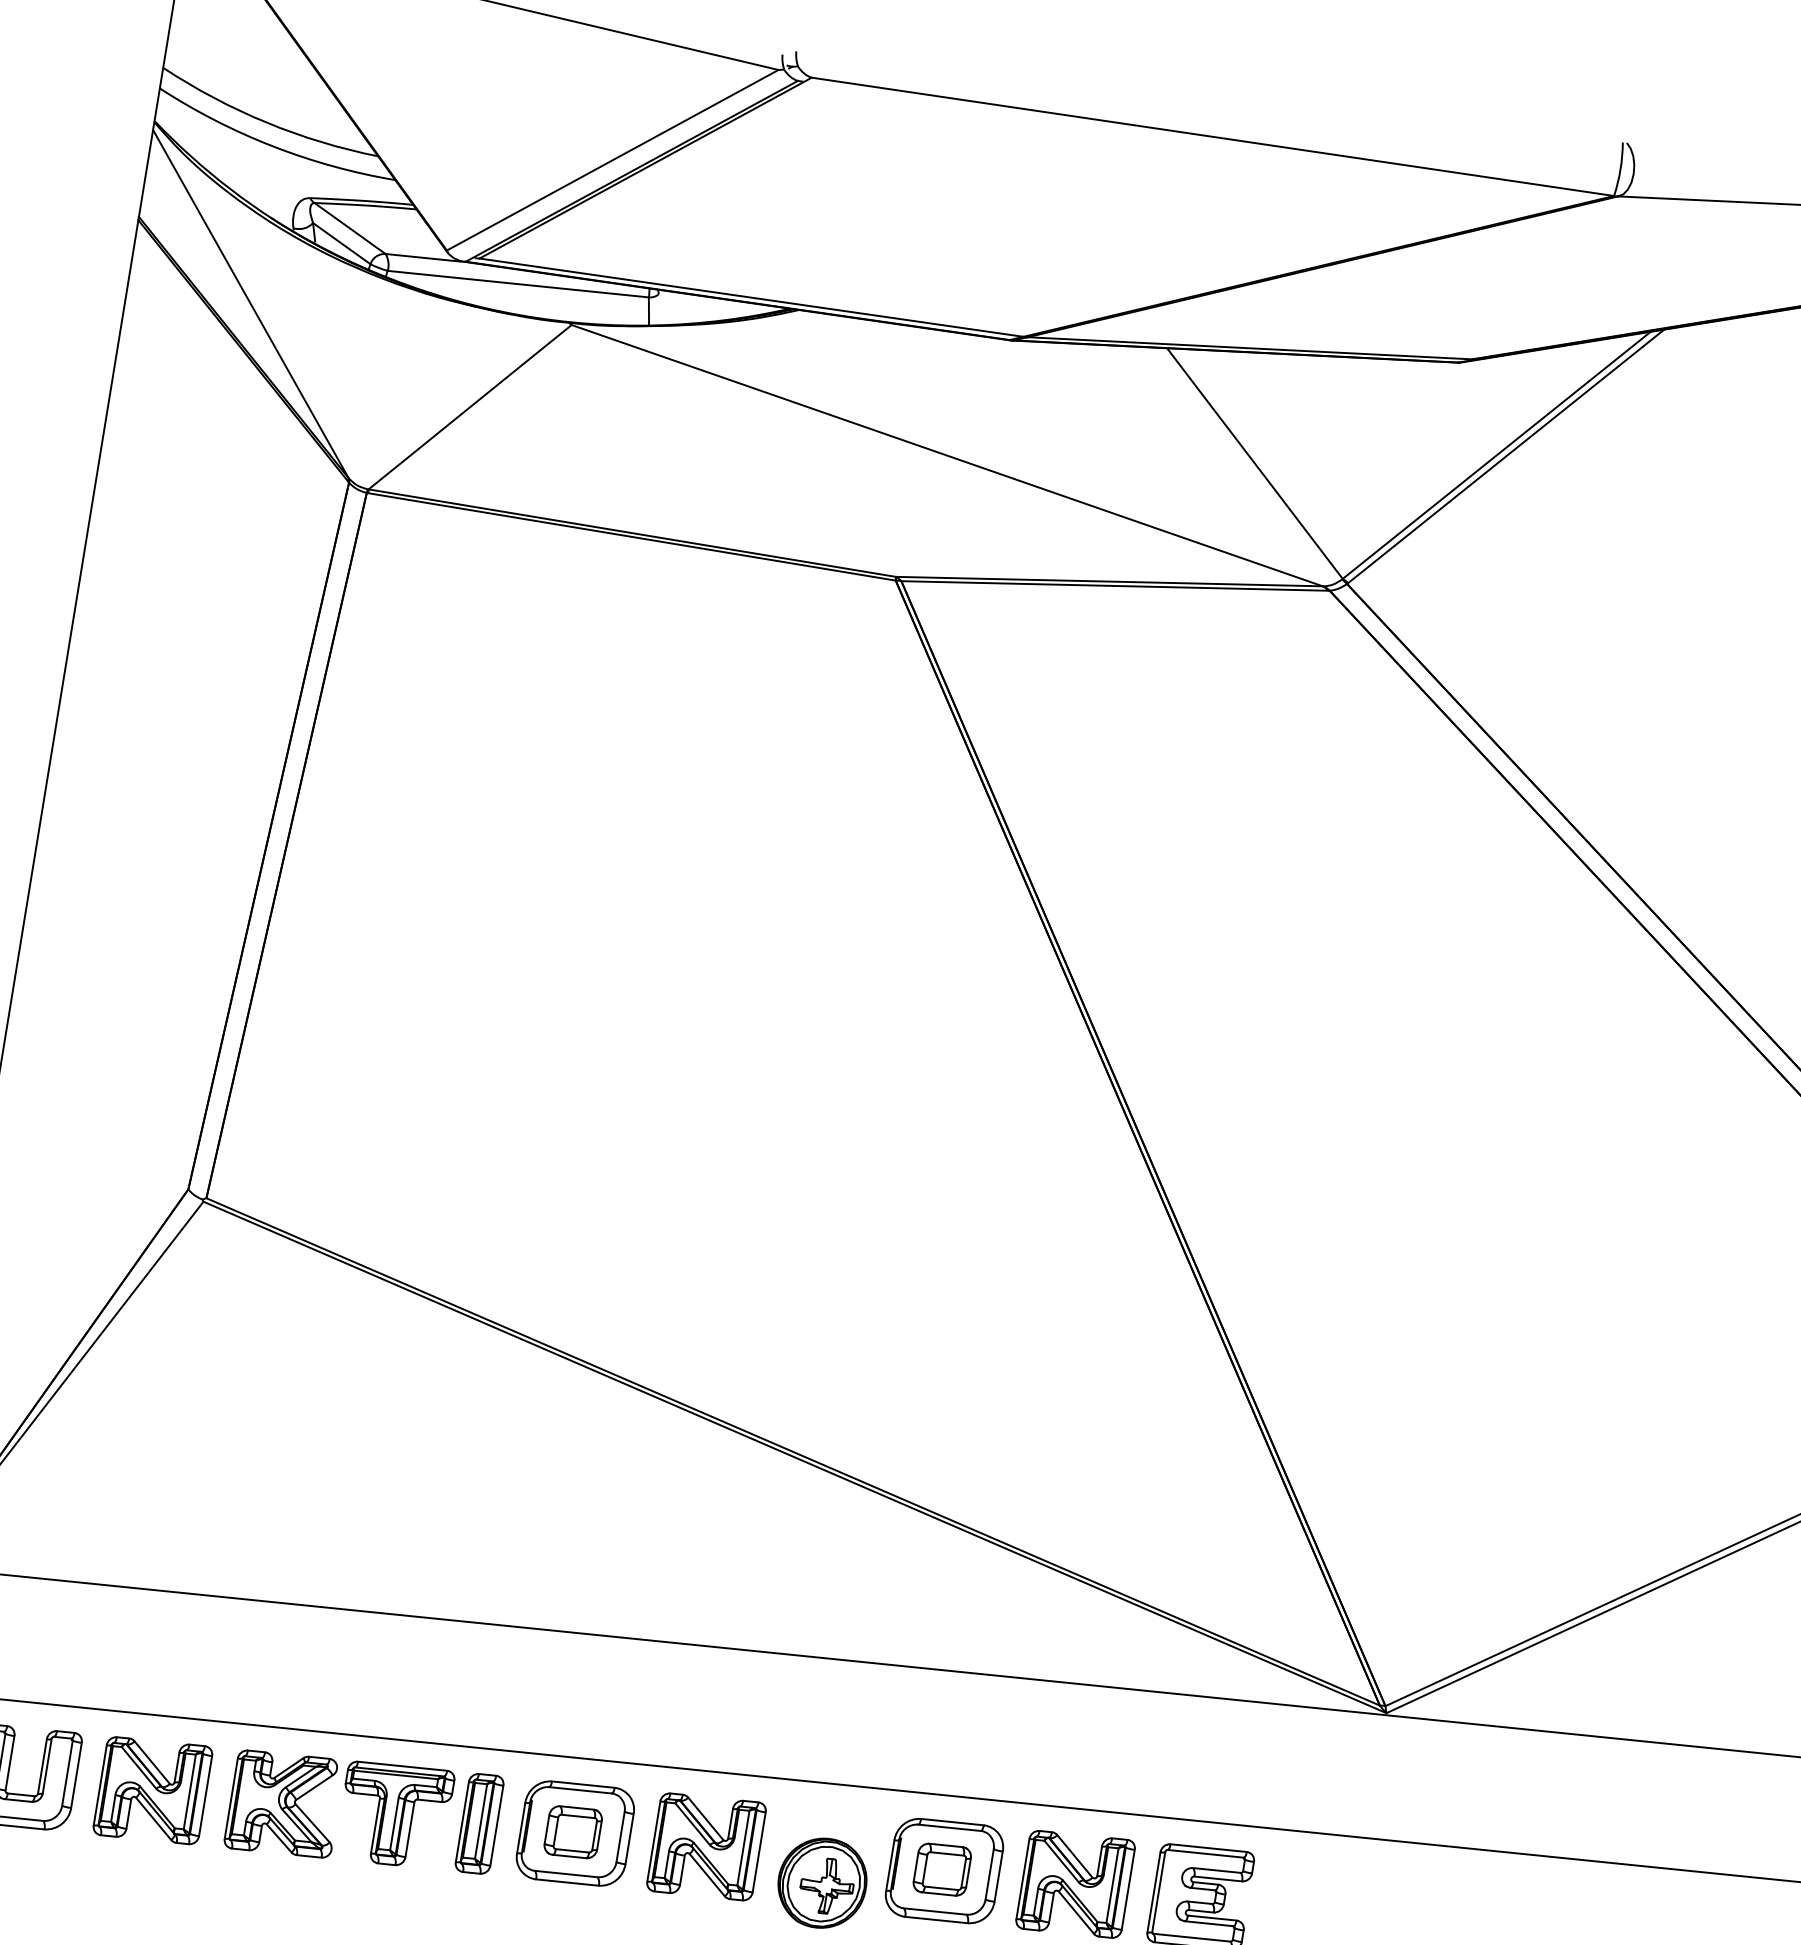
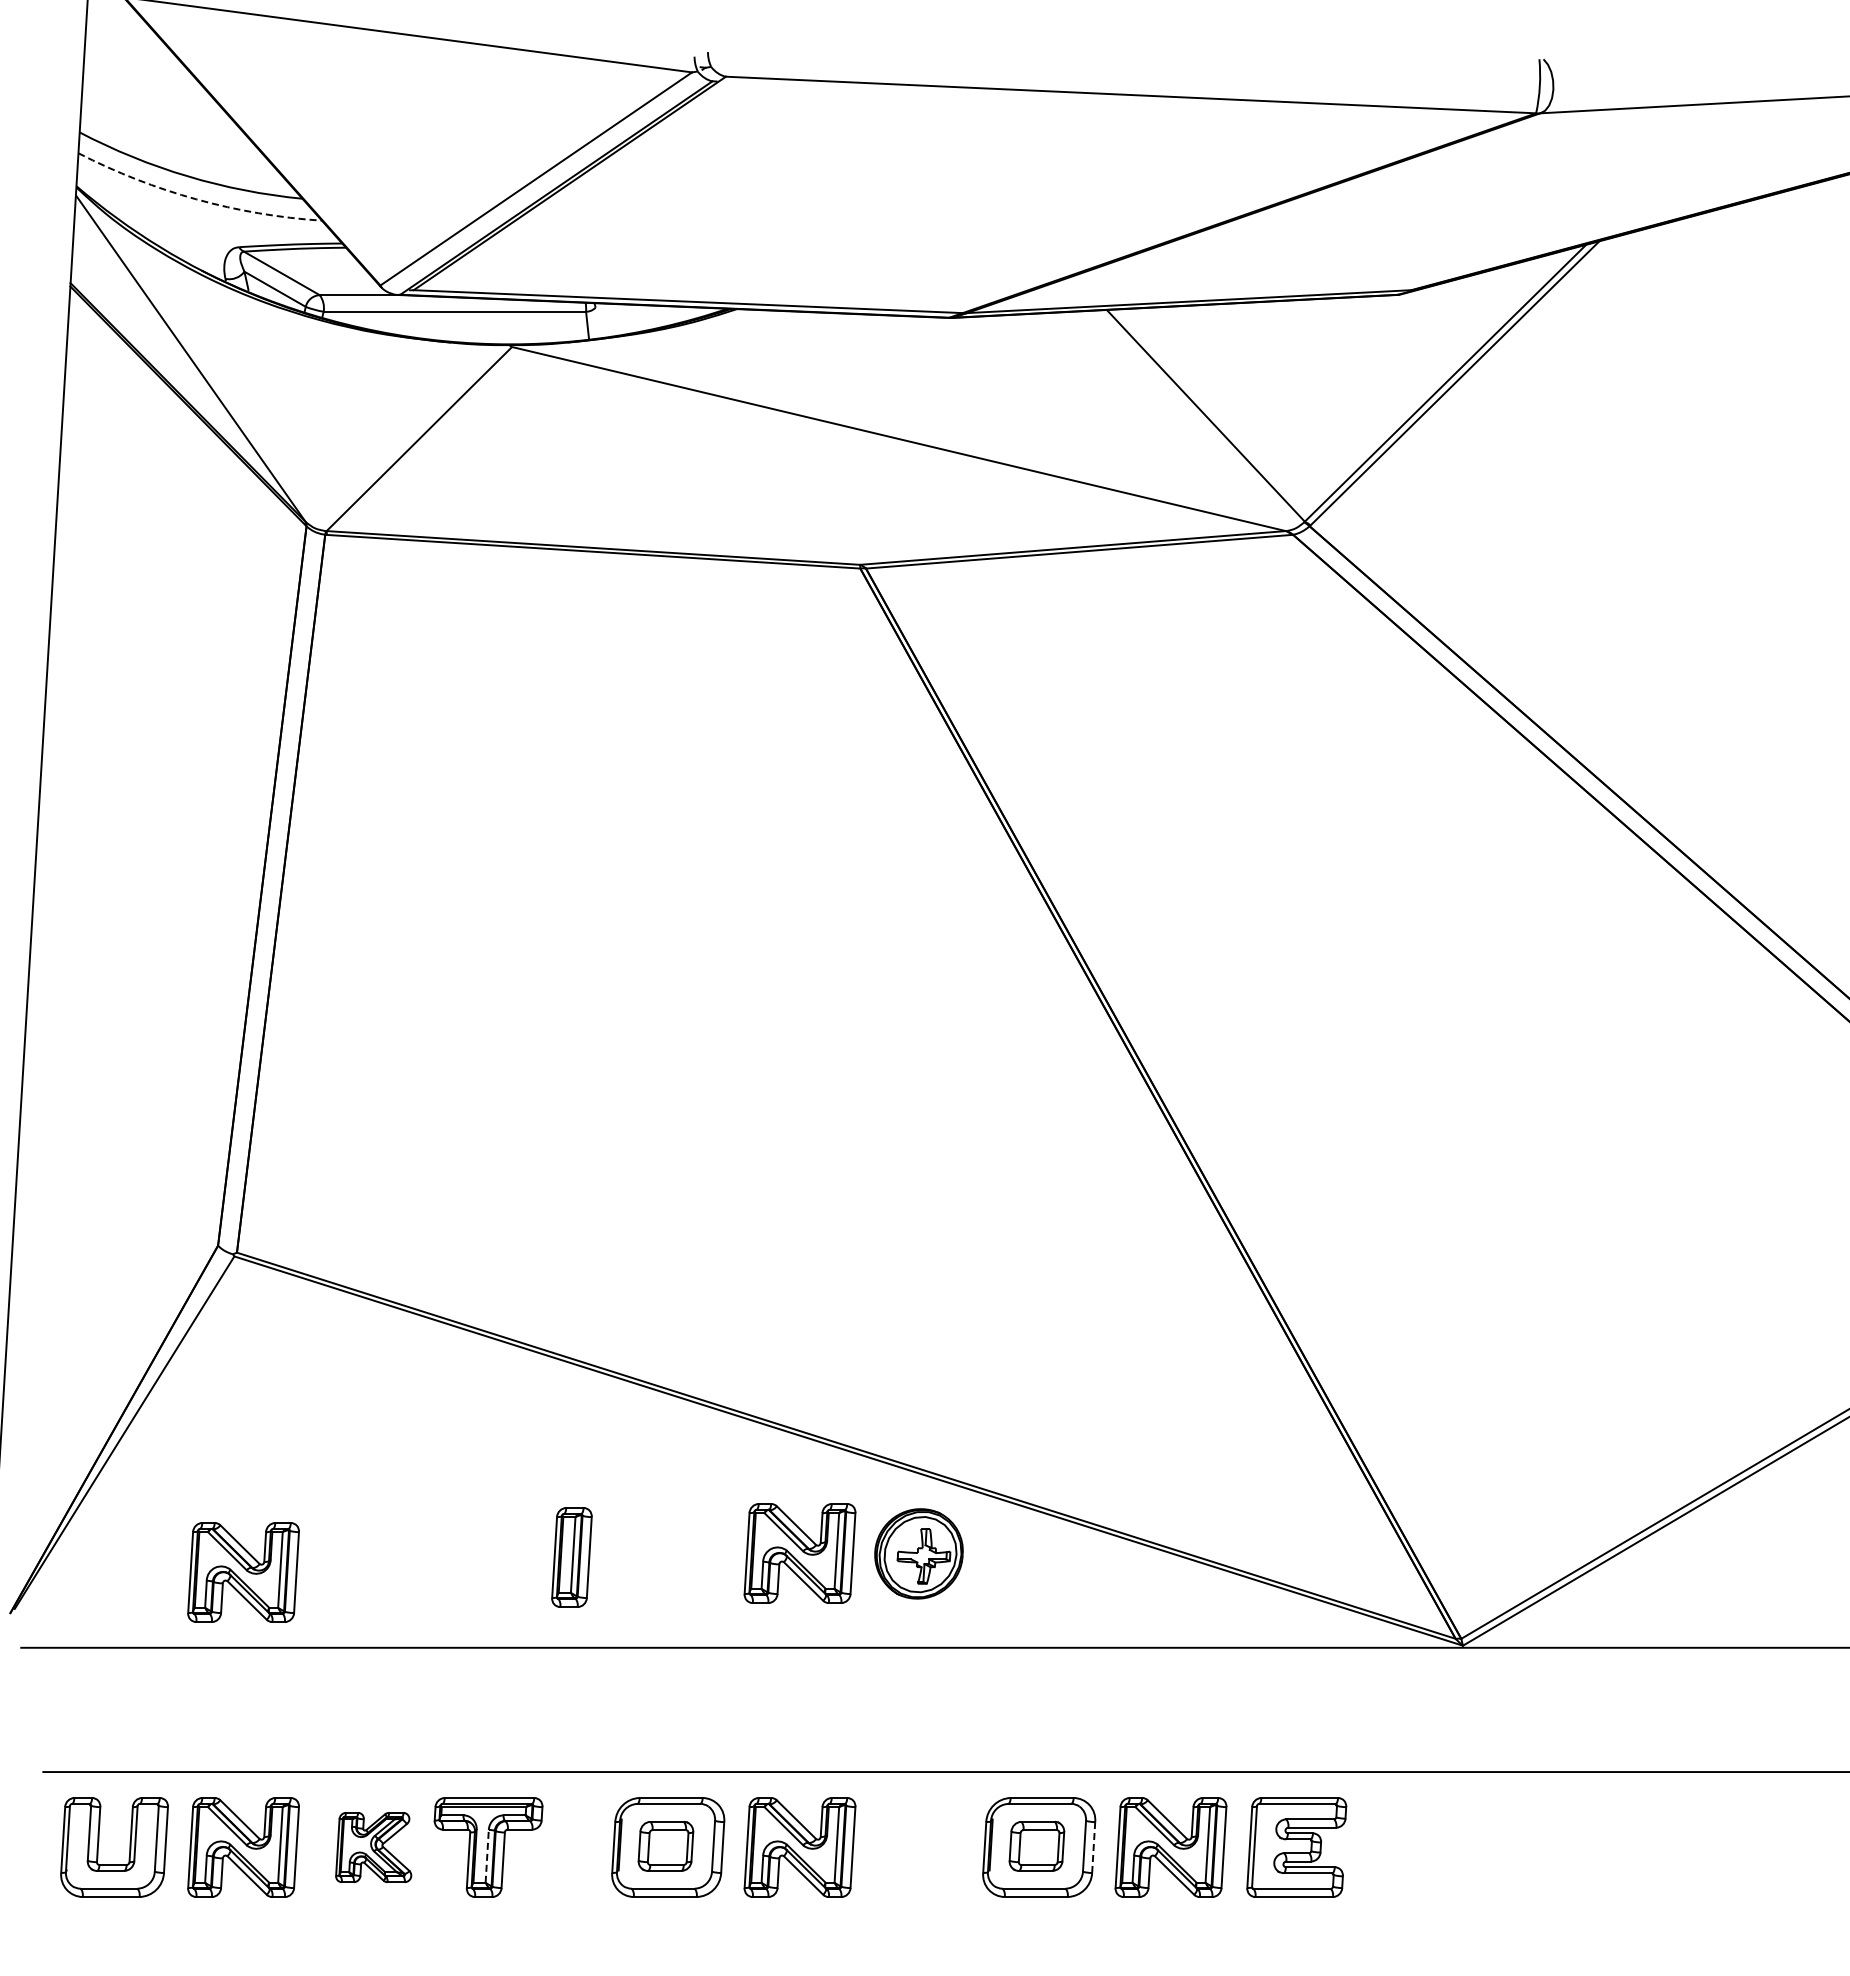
arc: (272, 146) -> (196, 199), solid -> dashed
part: (180, 1517) -> (243, 1572), added
part: (735, 1554) -> (799, 1553), added
part: (282, 1803) -> (373, 1847), size x0.7
line: (394, 1823) -> (487, 1855), solid -> dashed
part: (479, 1823) -> (571, 1557), moved
line: (998, 1876) -> (1093, 1847), solid -> dashed
part: (821, 1882) -> (918, 1553), moved

